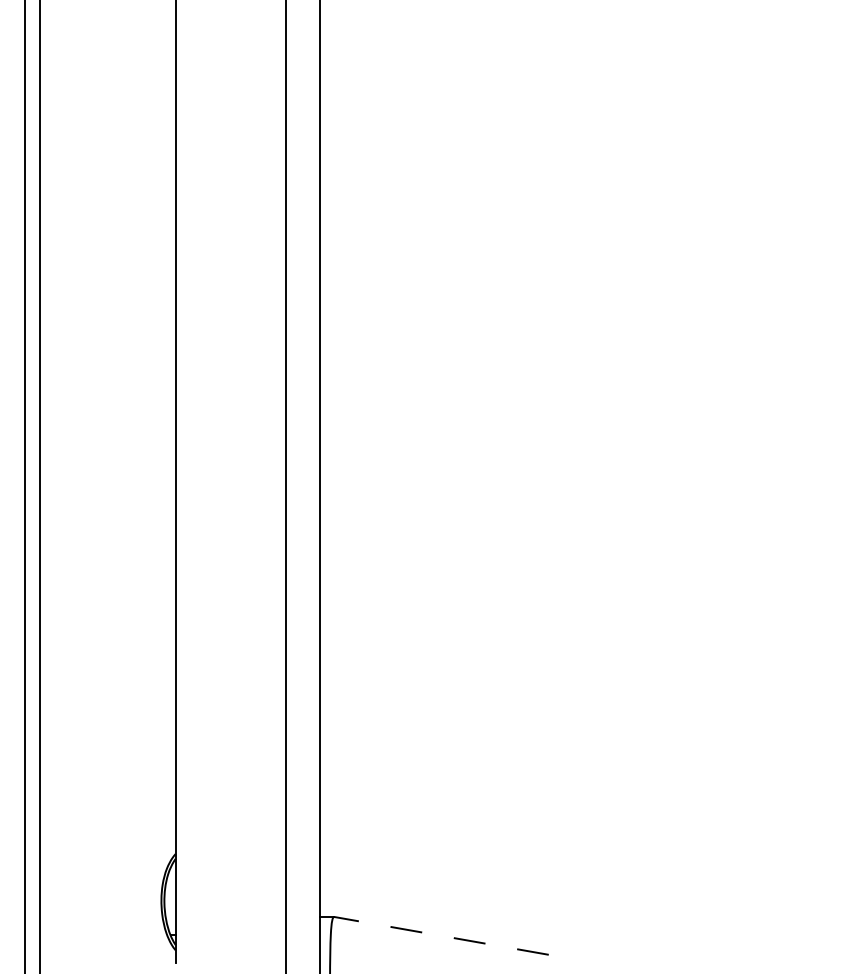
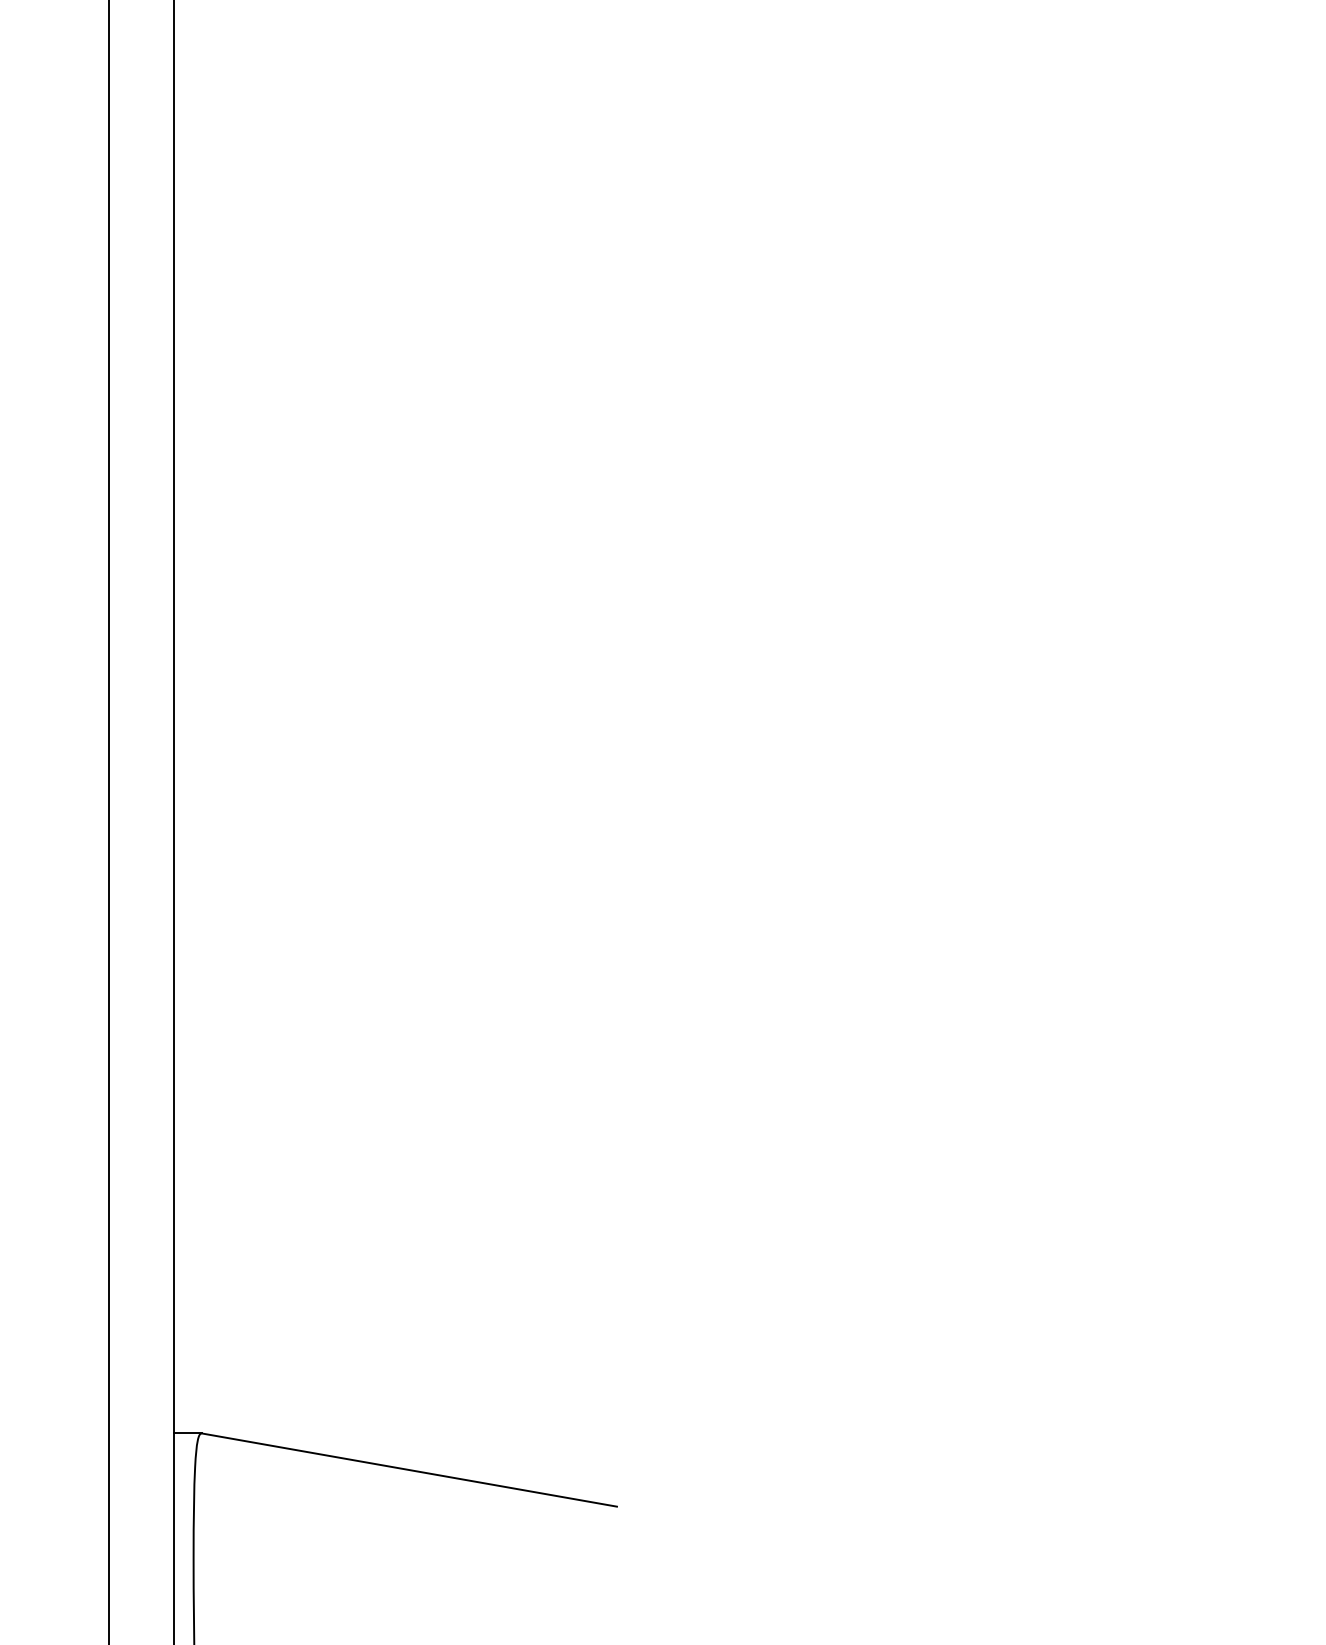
line: (441, 935) -> (409, 1469), dashed -> solid

